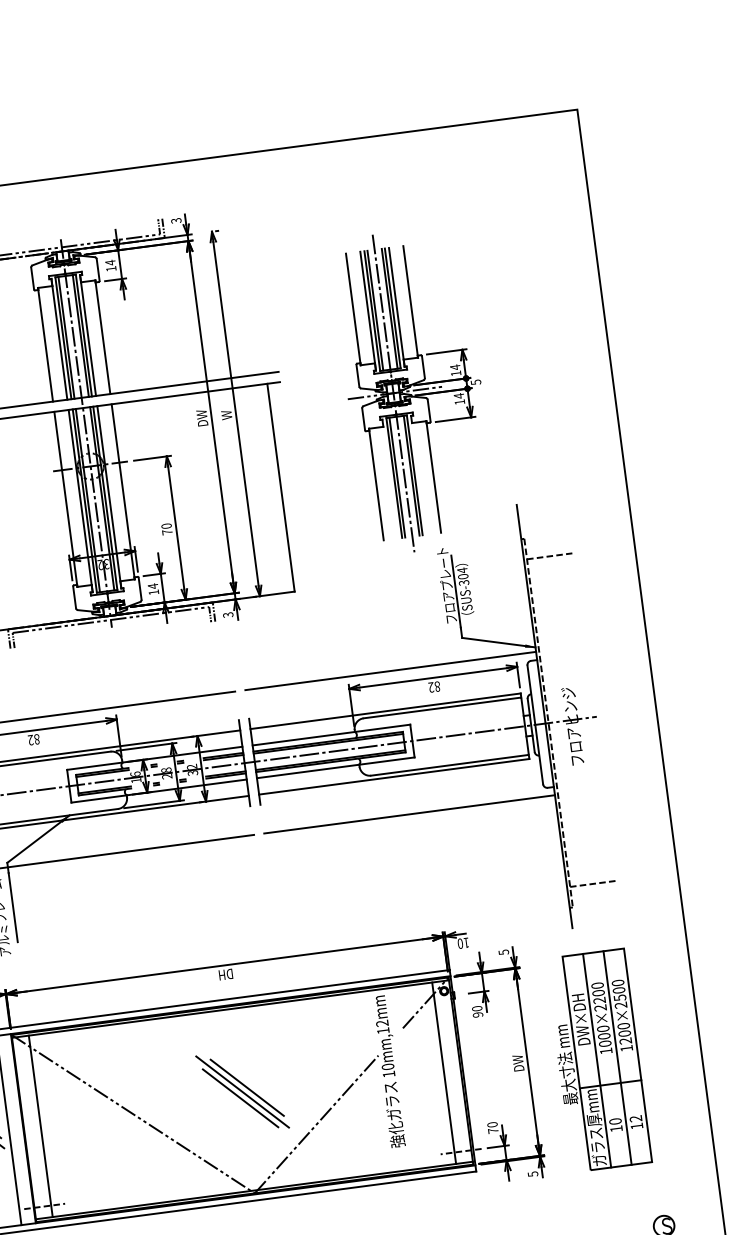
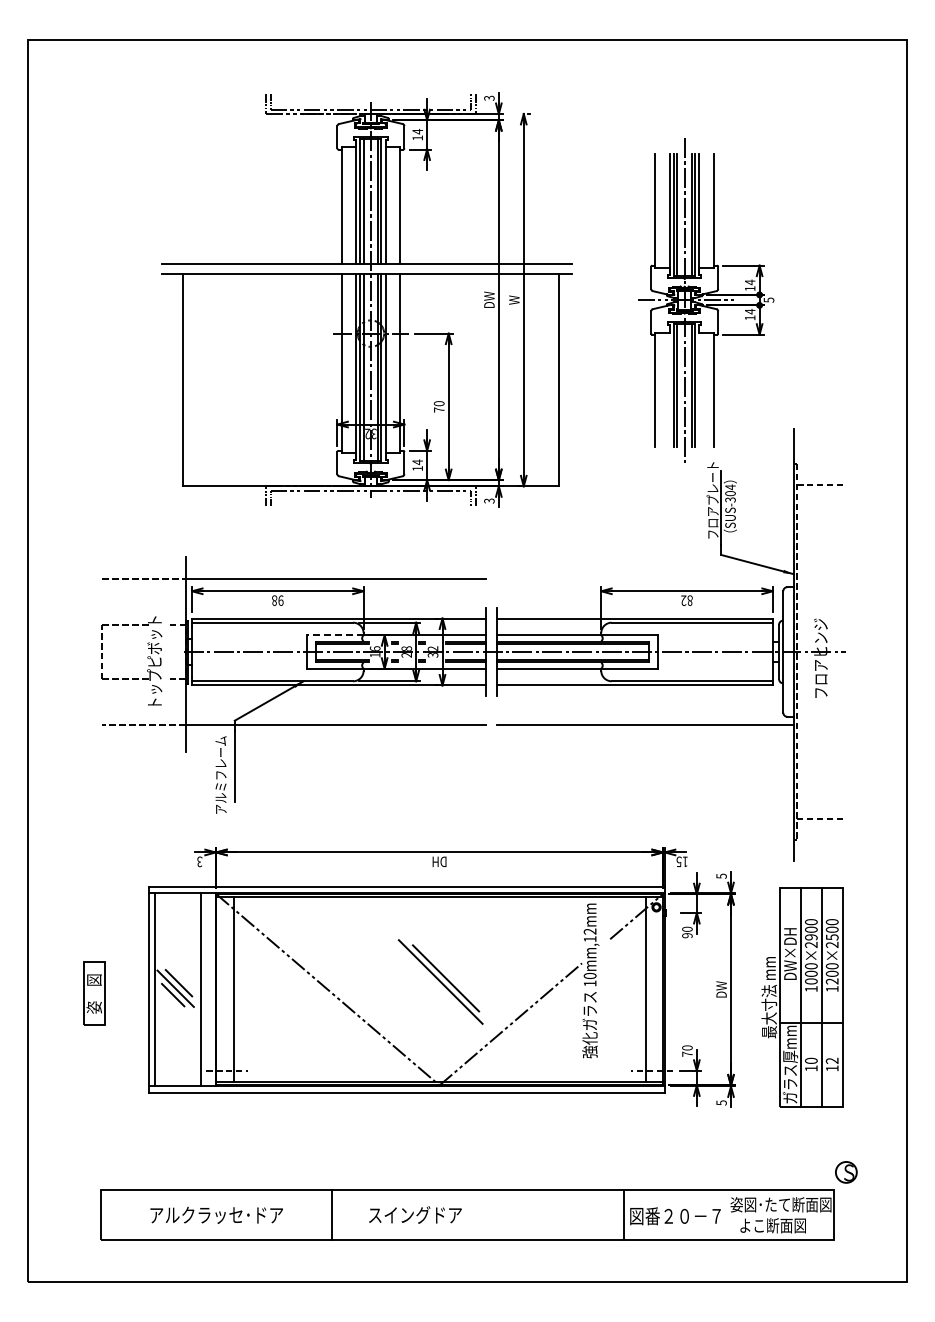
line: (390, 670) -> (644, 578), removed
text: (33, 739) -> (277, 600), 82 -> 98
line: (93, 766) -> (334, 635), solid -> dashed
text: (459, 943) -> (678, 861), 10 -> 15
text: (599, 1000) -> (811, 937), 1000×2200 -> 1000×2900
line: (240, 1098) -> (437, 988), removed

